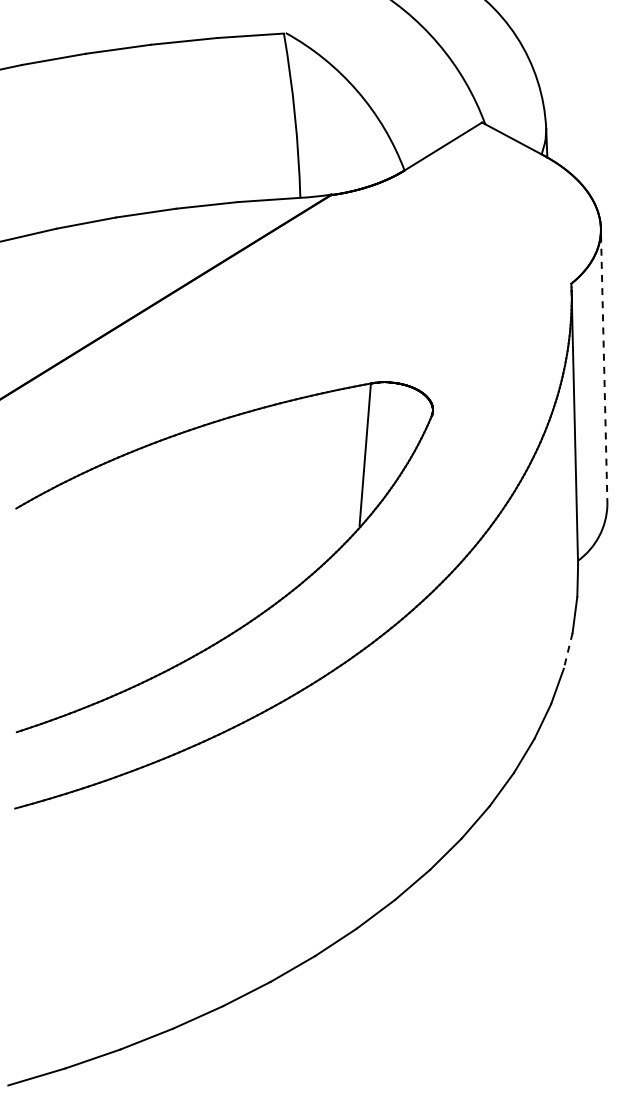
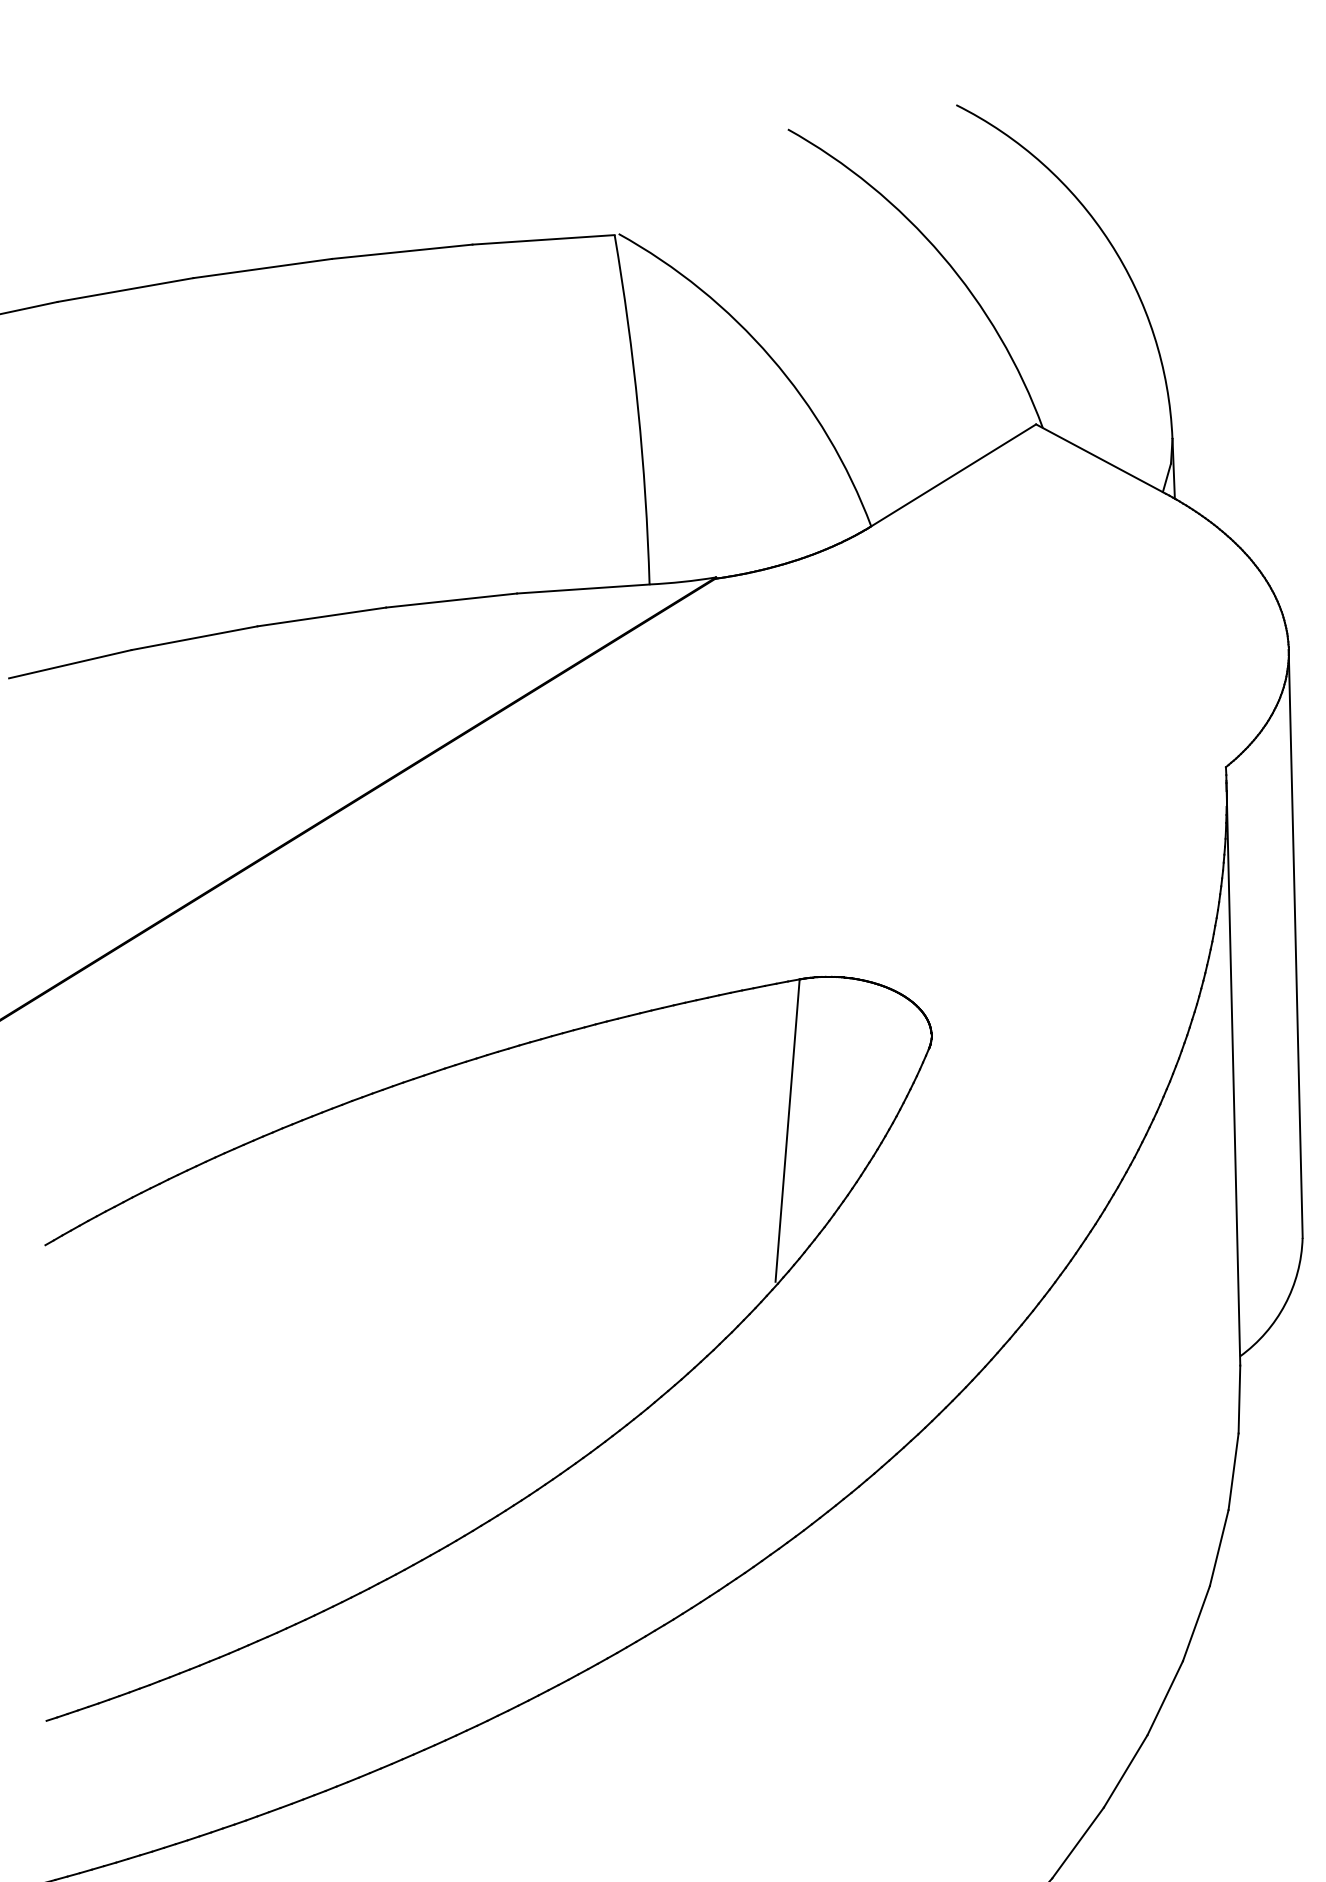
line: (604, 366) -> (1296, 943), dashed -> solid
line: (568, 651) -> (1219, 1549), dashed -> solid

